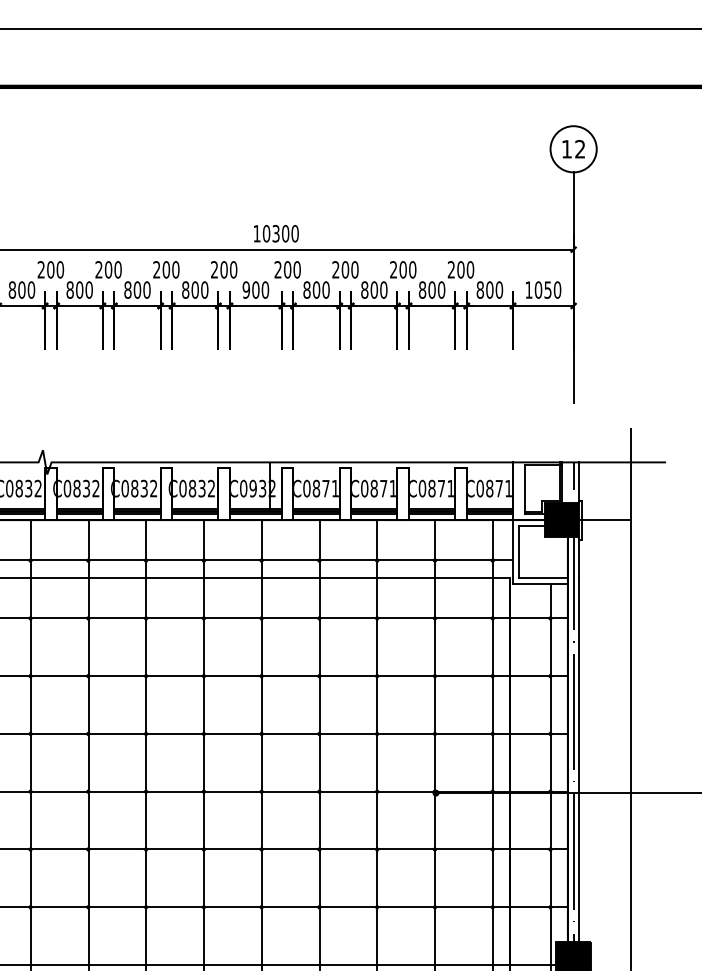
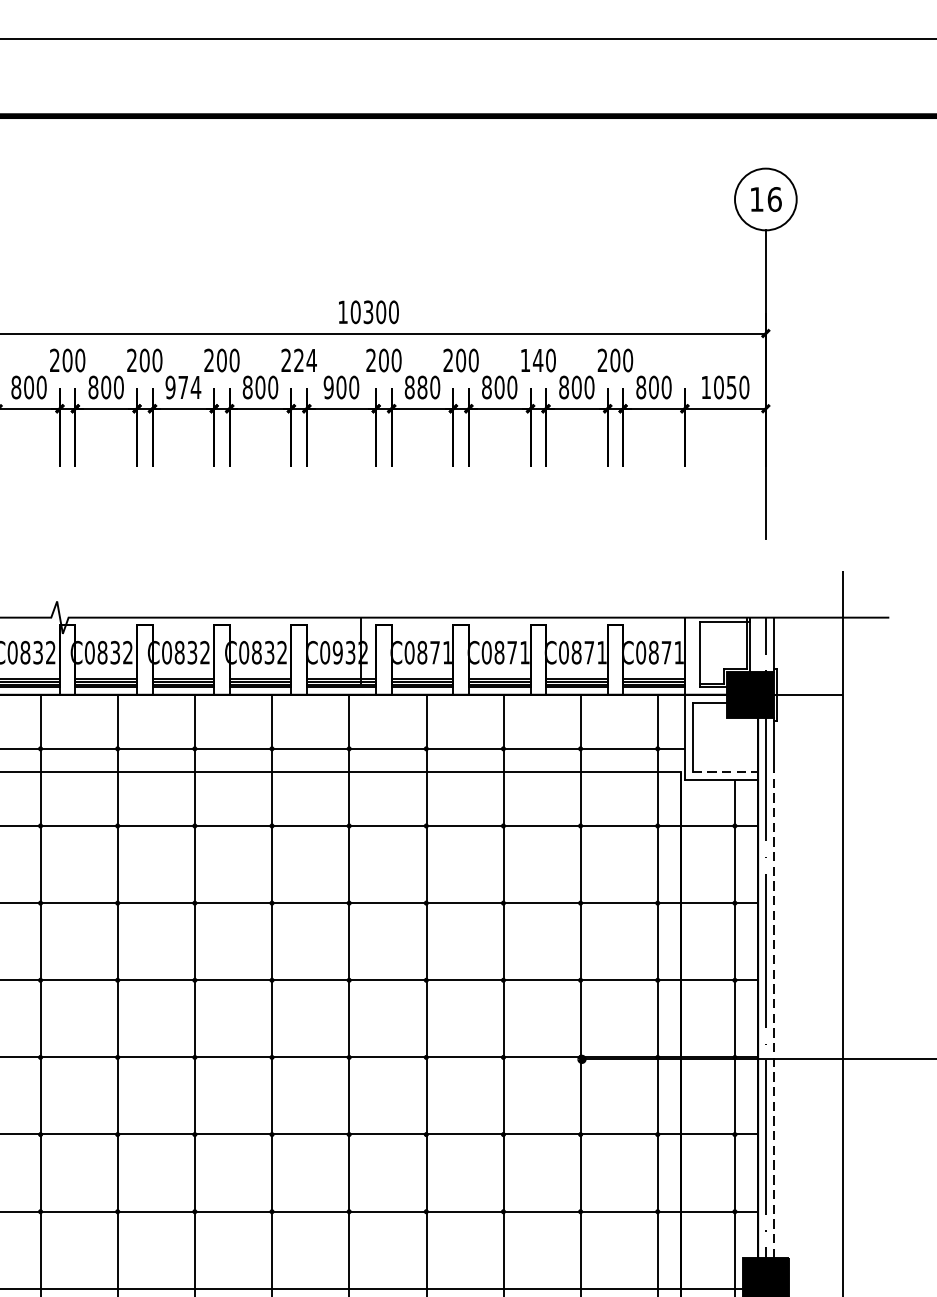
text: (580, 148) -> (774, 198), 12 -> 16
text: (228, 269) -> (304, 360), 200 -> 224
text: (398, 269) -> (531, 360), 200 -> 140
text: (137, 289) -> (183, 386), 800 -> 974
text: (316, 289) -> (422, 386), 800 -> 880
line: (543, 577) -> (725, 771), solid -> dashed
line: (579, 759) -> (773, 1014), solid -> dashed

